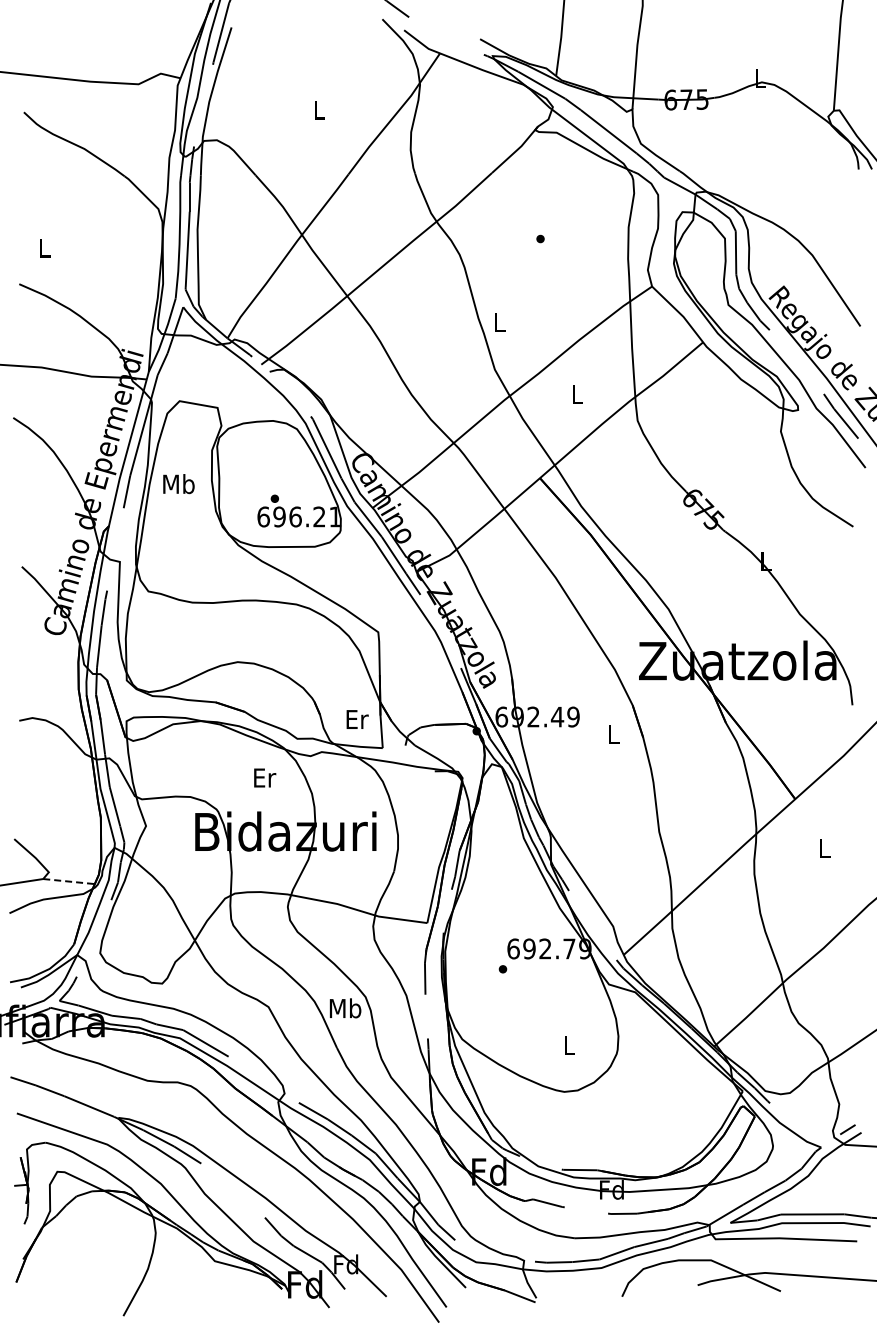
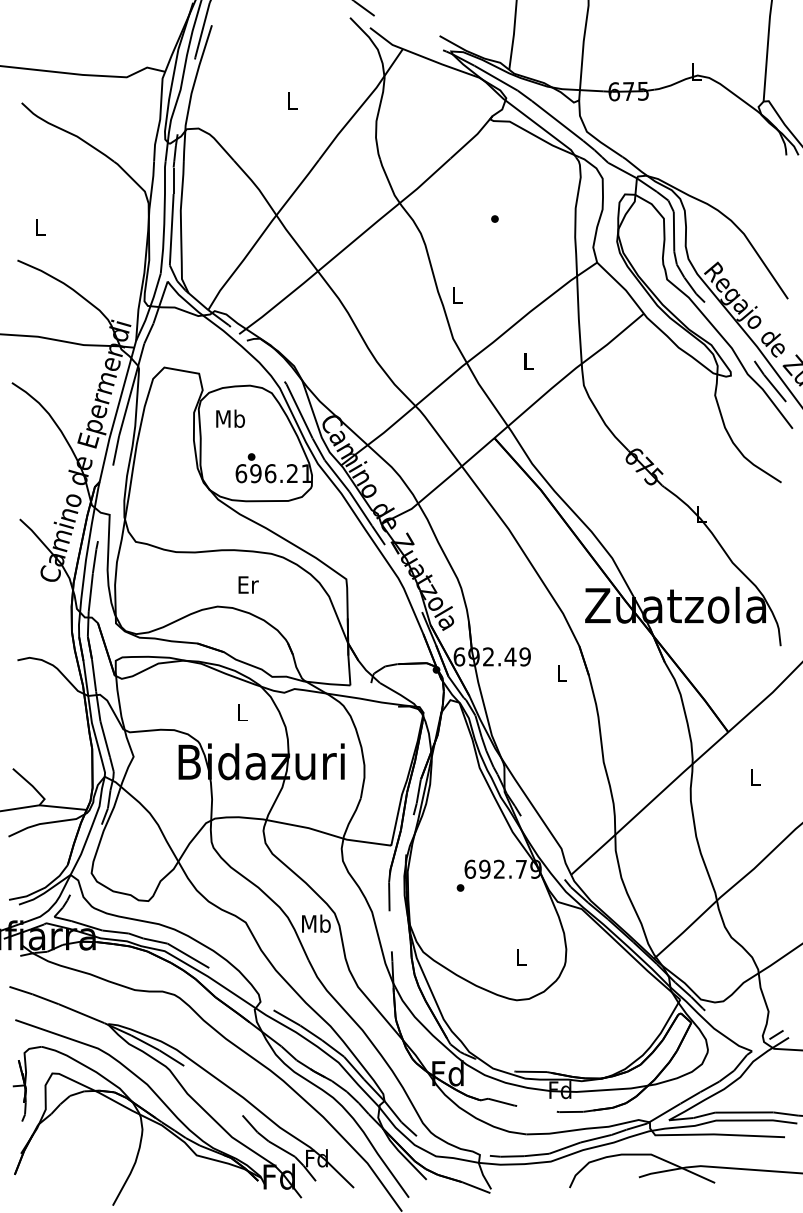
text: (178, 484) -> (230, 419), moved
text: (357, 719) -> (248, 584), moved
text: (265, 777) -> (243, 712), Er -> L
line: (69, 881) -> (63, 807), dashed -> solid

